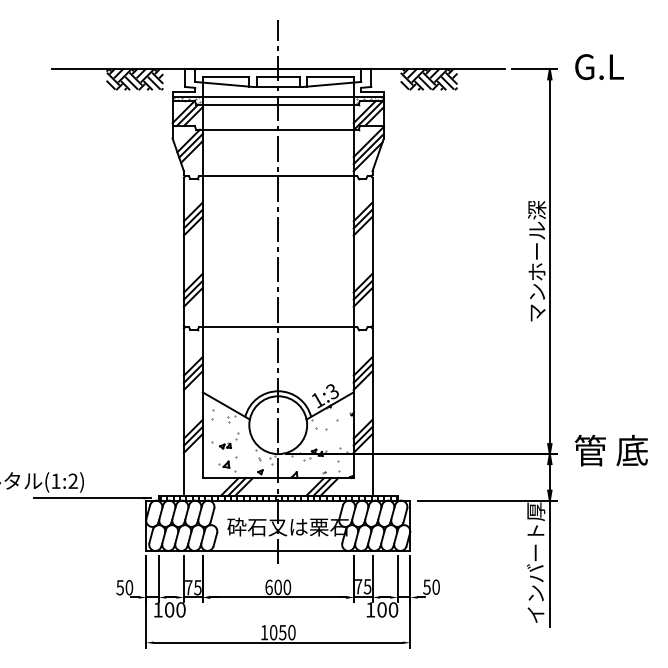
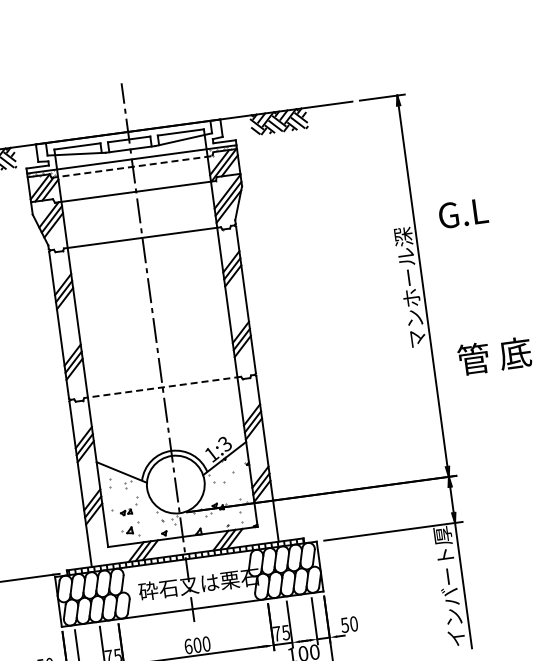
text: (599, 66) -> (463, 212), moved
line: (277, 104) -> (132, 166), solid -> dashed
line: (277, 327) -> (162, 387), solid -> dashed
text: (610, 450) -> (493, 356), moved

